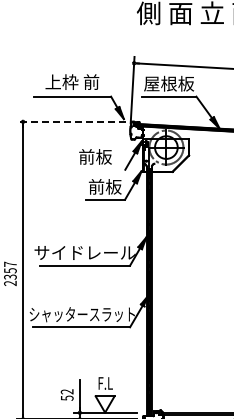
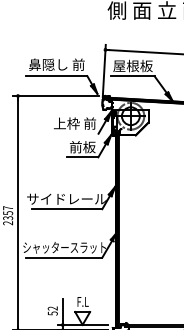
text: (72, 81) -> (56, 64), 上枠 前 -> 鼻隠し 前
line: (71, 121) -> (56, 95), dashed -> solid
text: (95, 156) -> (75, 123), 前板 -> 上枠 前

